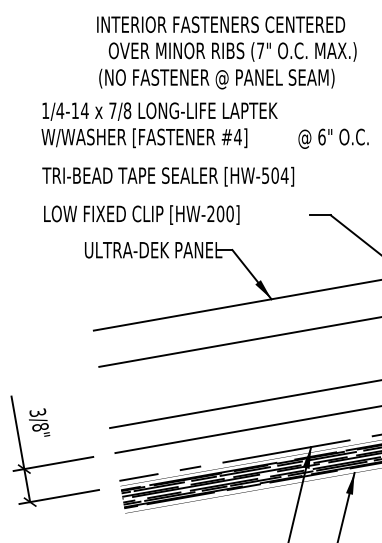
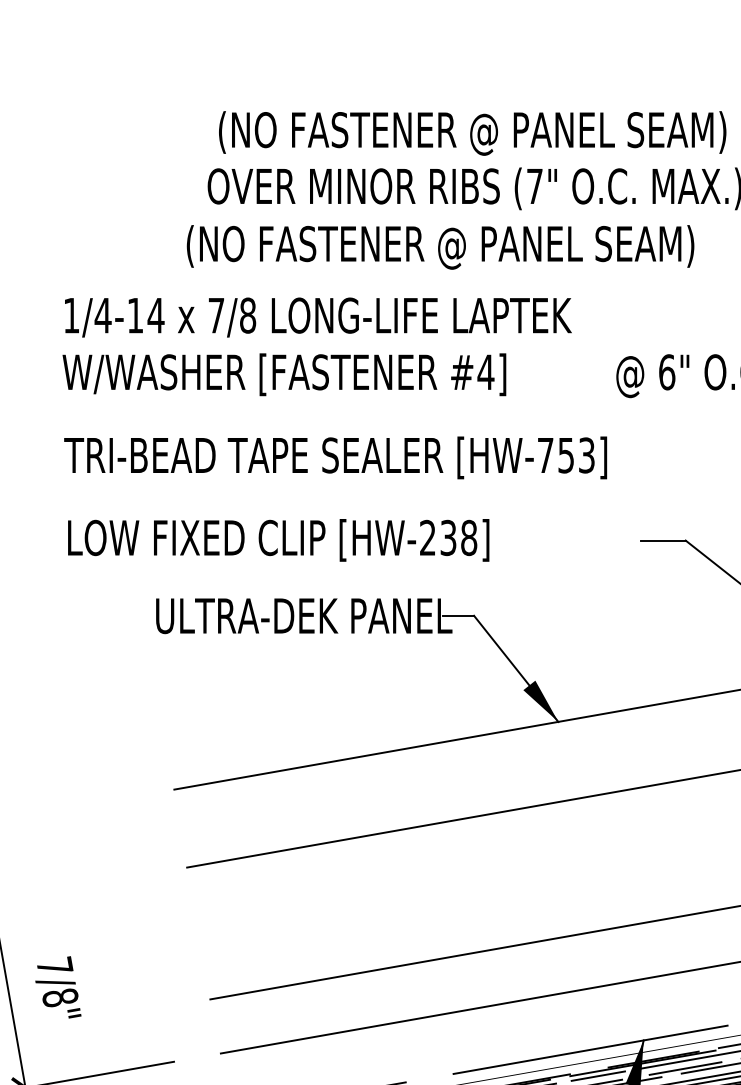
text: (223, 26) -> (454, 133), INTERIOR FASTENERS CENTERED -> (NO FASTENER @ PANEL SEAM)
text: (275, 175) -> (566, 455), [HW-504] -> [HW-753]
text: (224, 213) -> (456, 537), [HW-200] -> [HW-238]
text: (37, 412) -> (53, 965), 3/8" -> 7/8"

